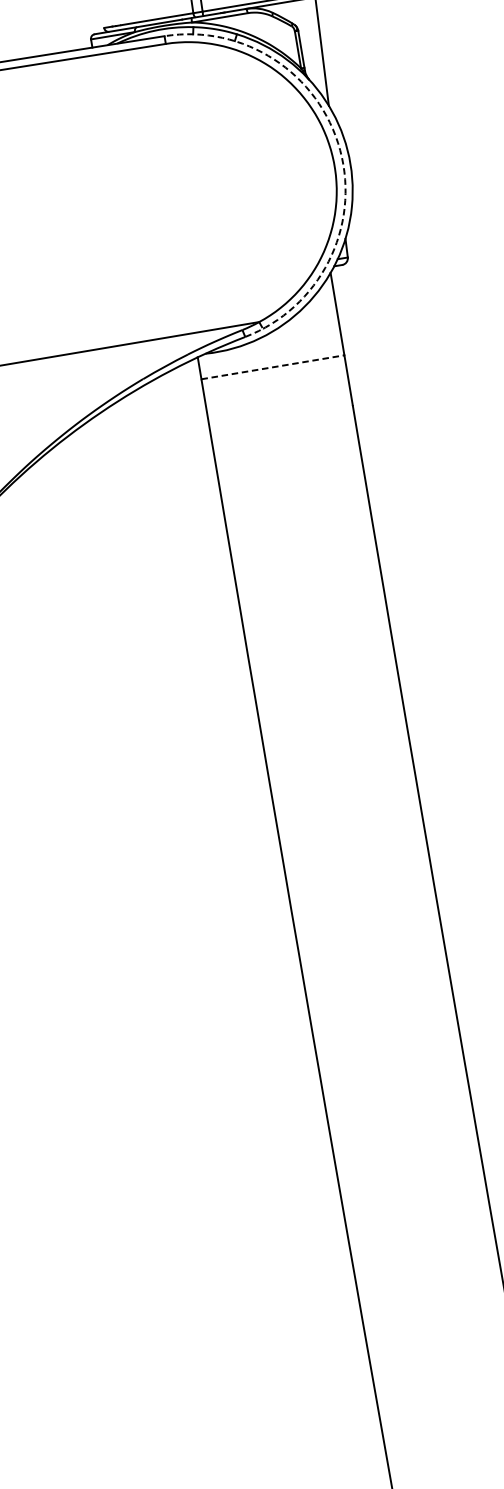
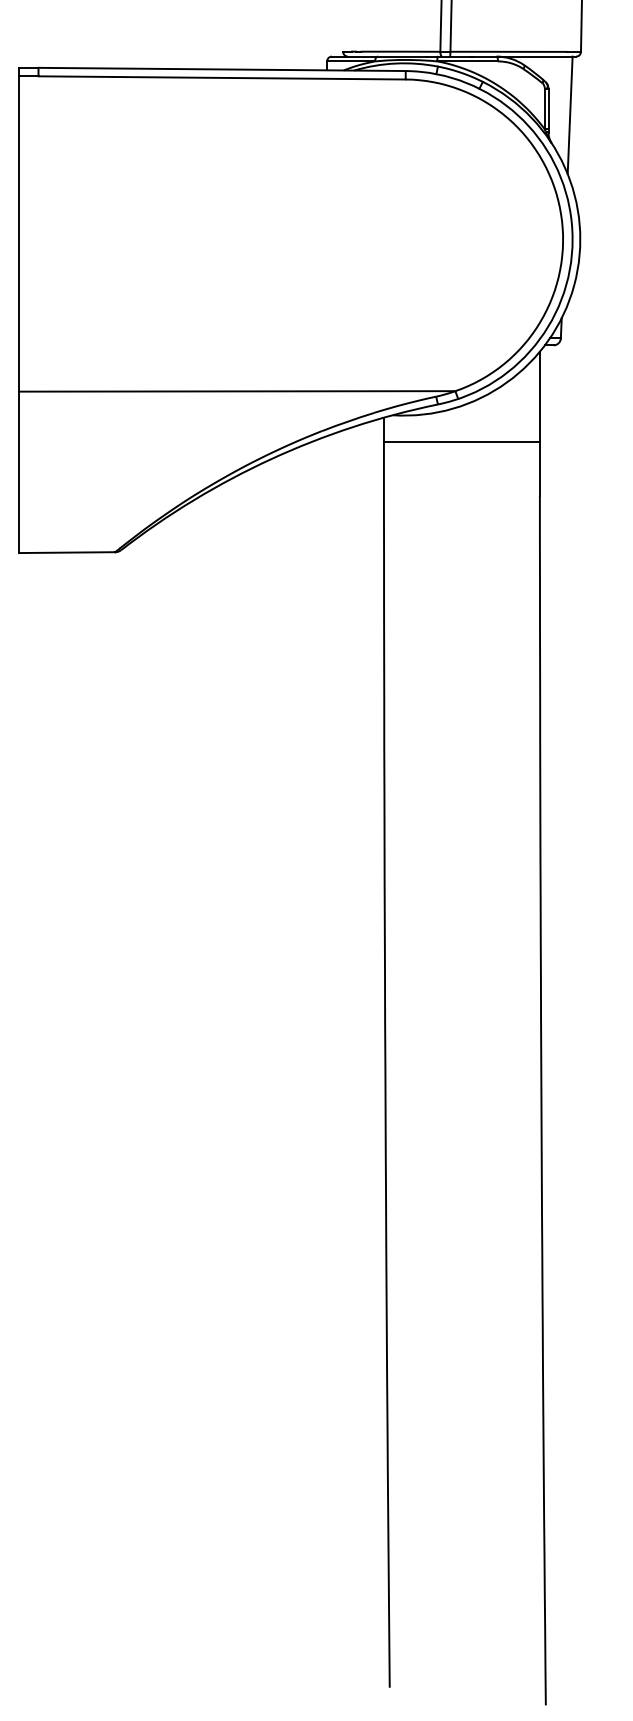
arc: (339, 150) -> (571, 223), dashed -> solid
line: (272, 367) -> (461, 441), dashed -> solid

